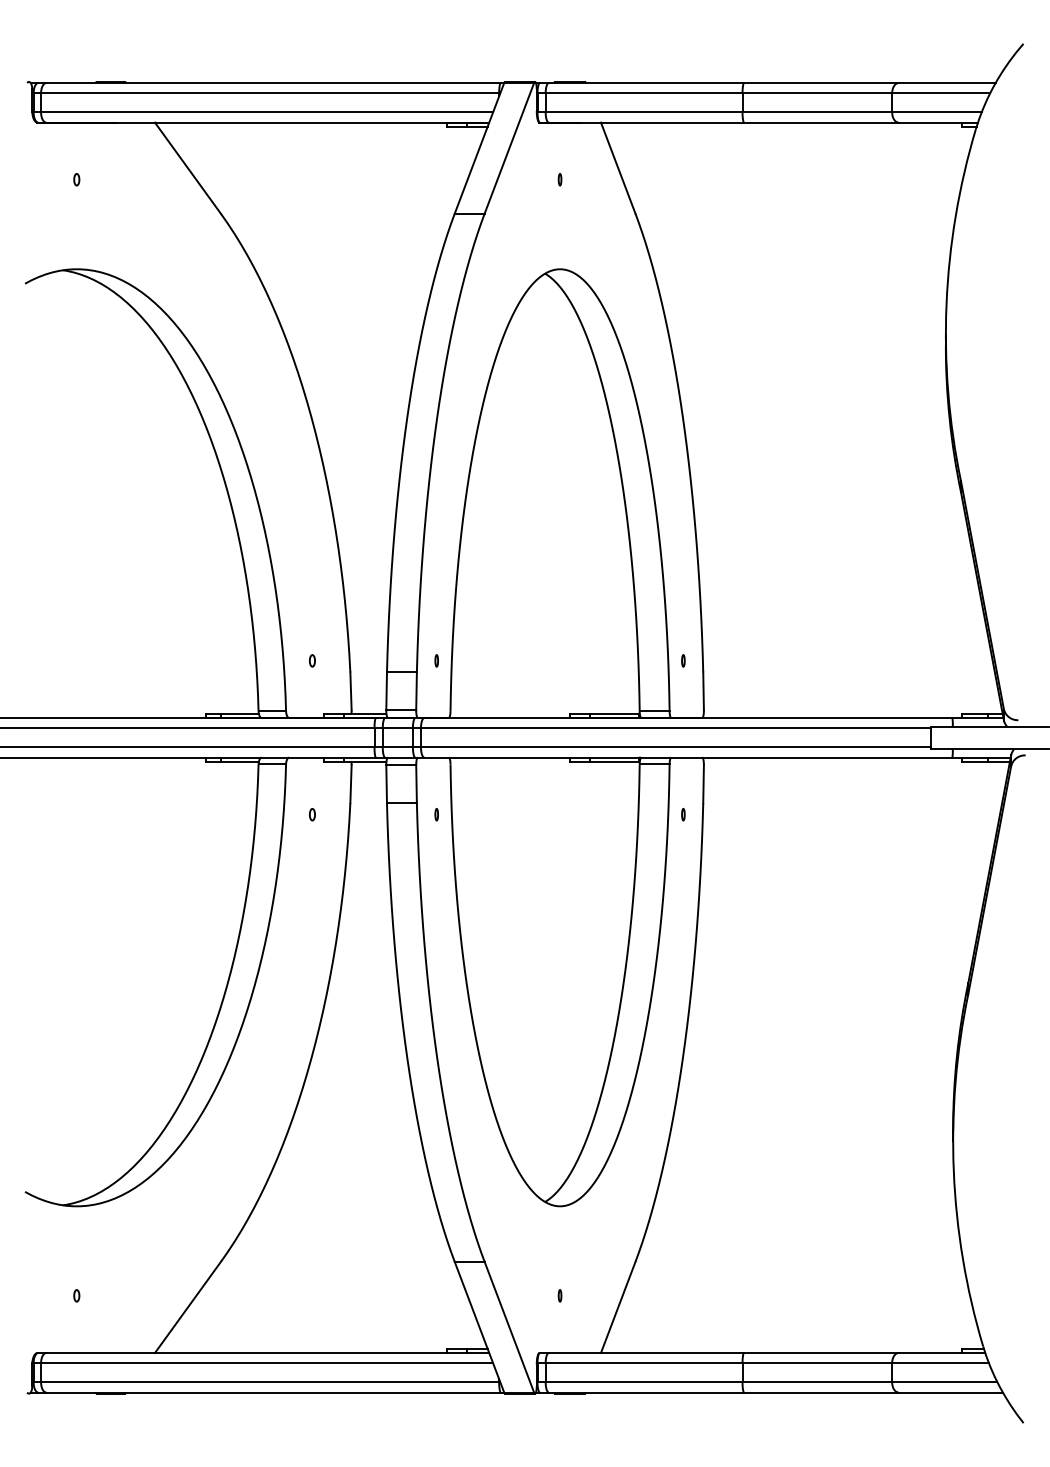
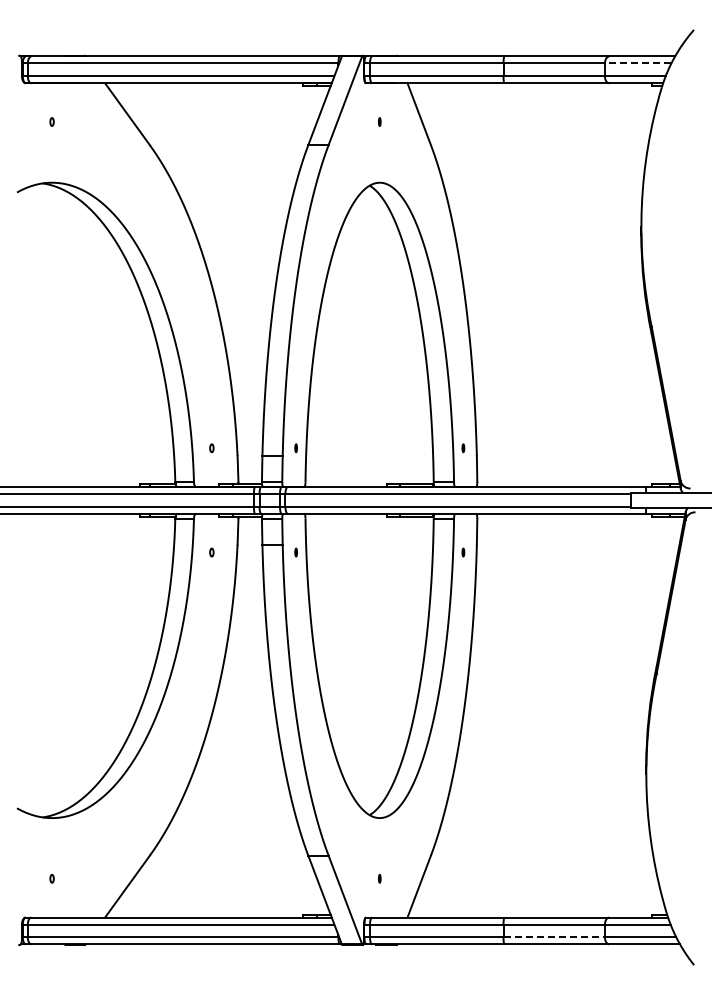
line: (940, 93) -> (637, 63), solid -> dashed
line: (817, 1382) -> (554, 937), solid -> dashed

